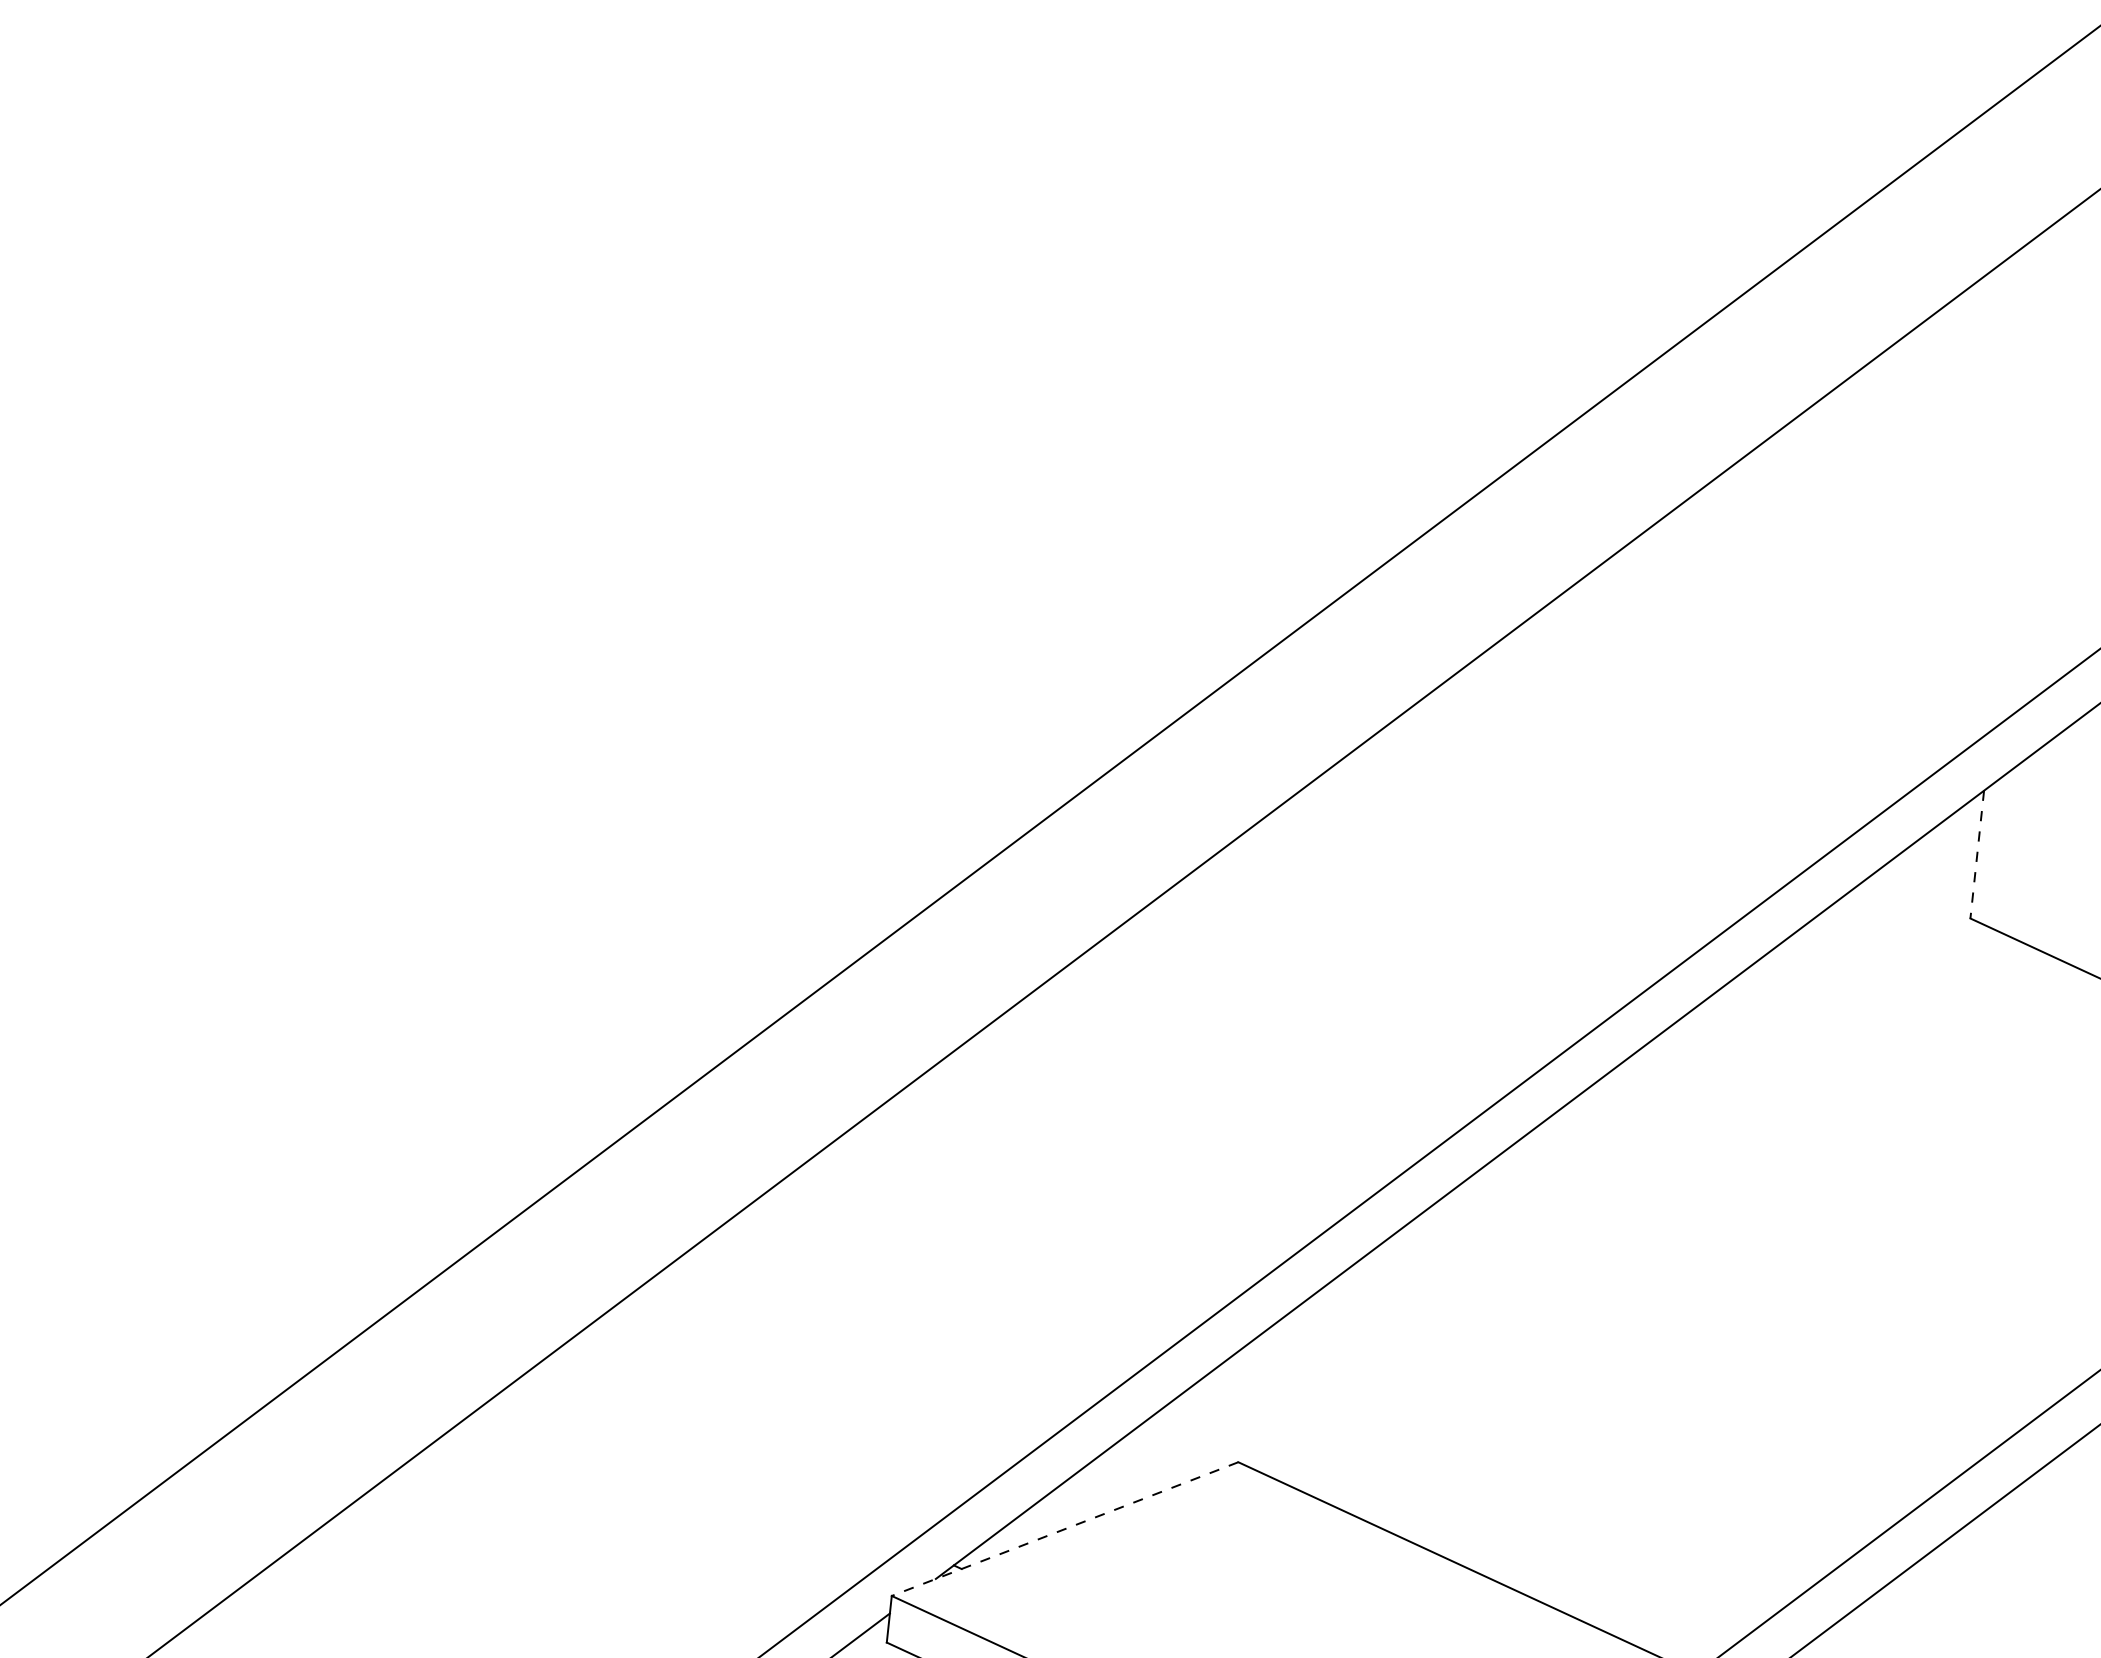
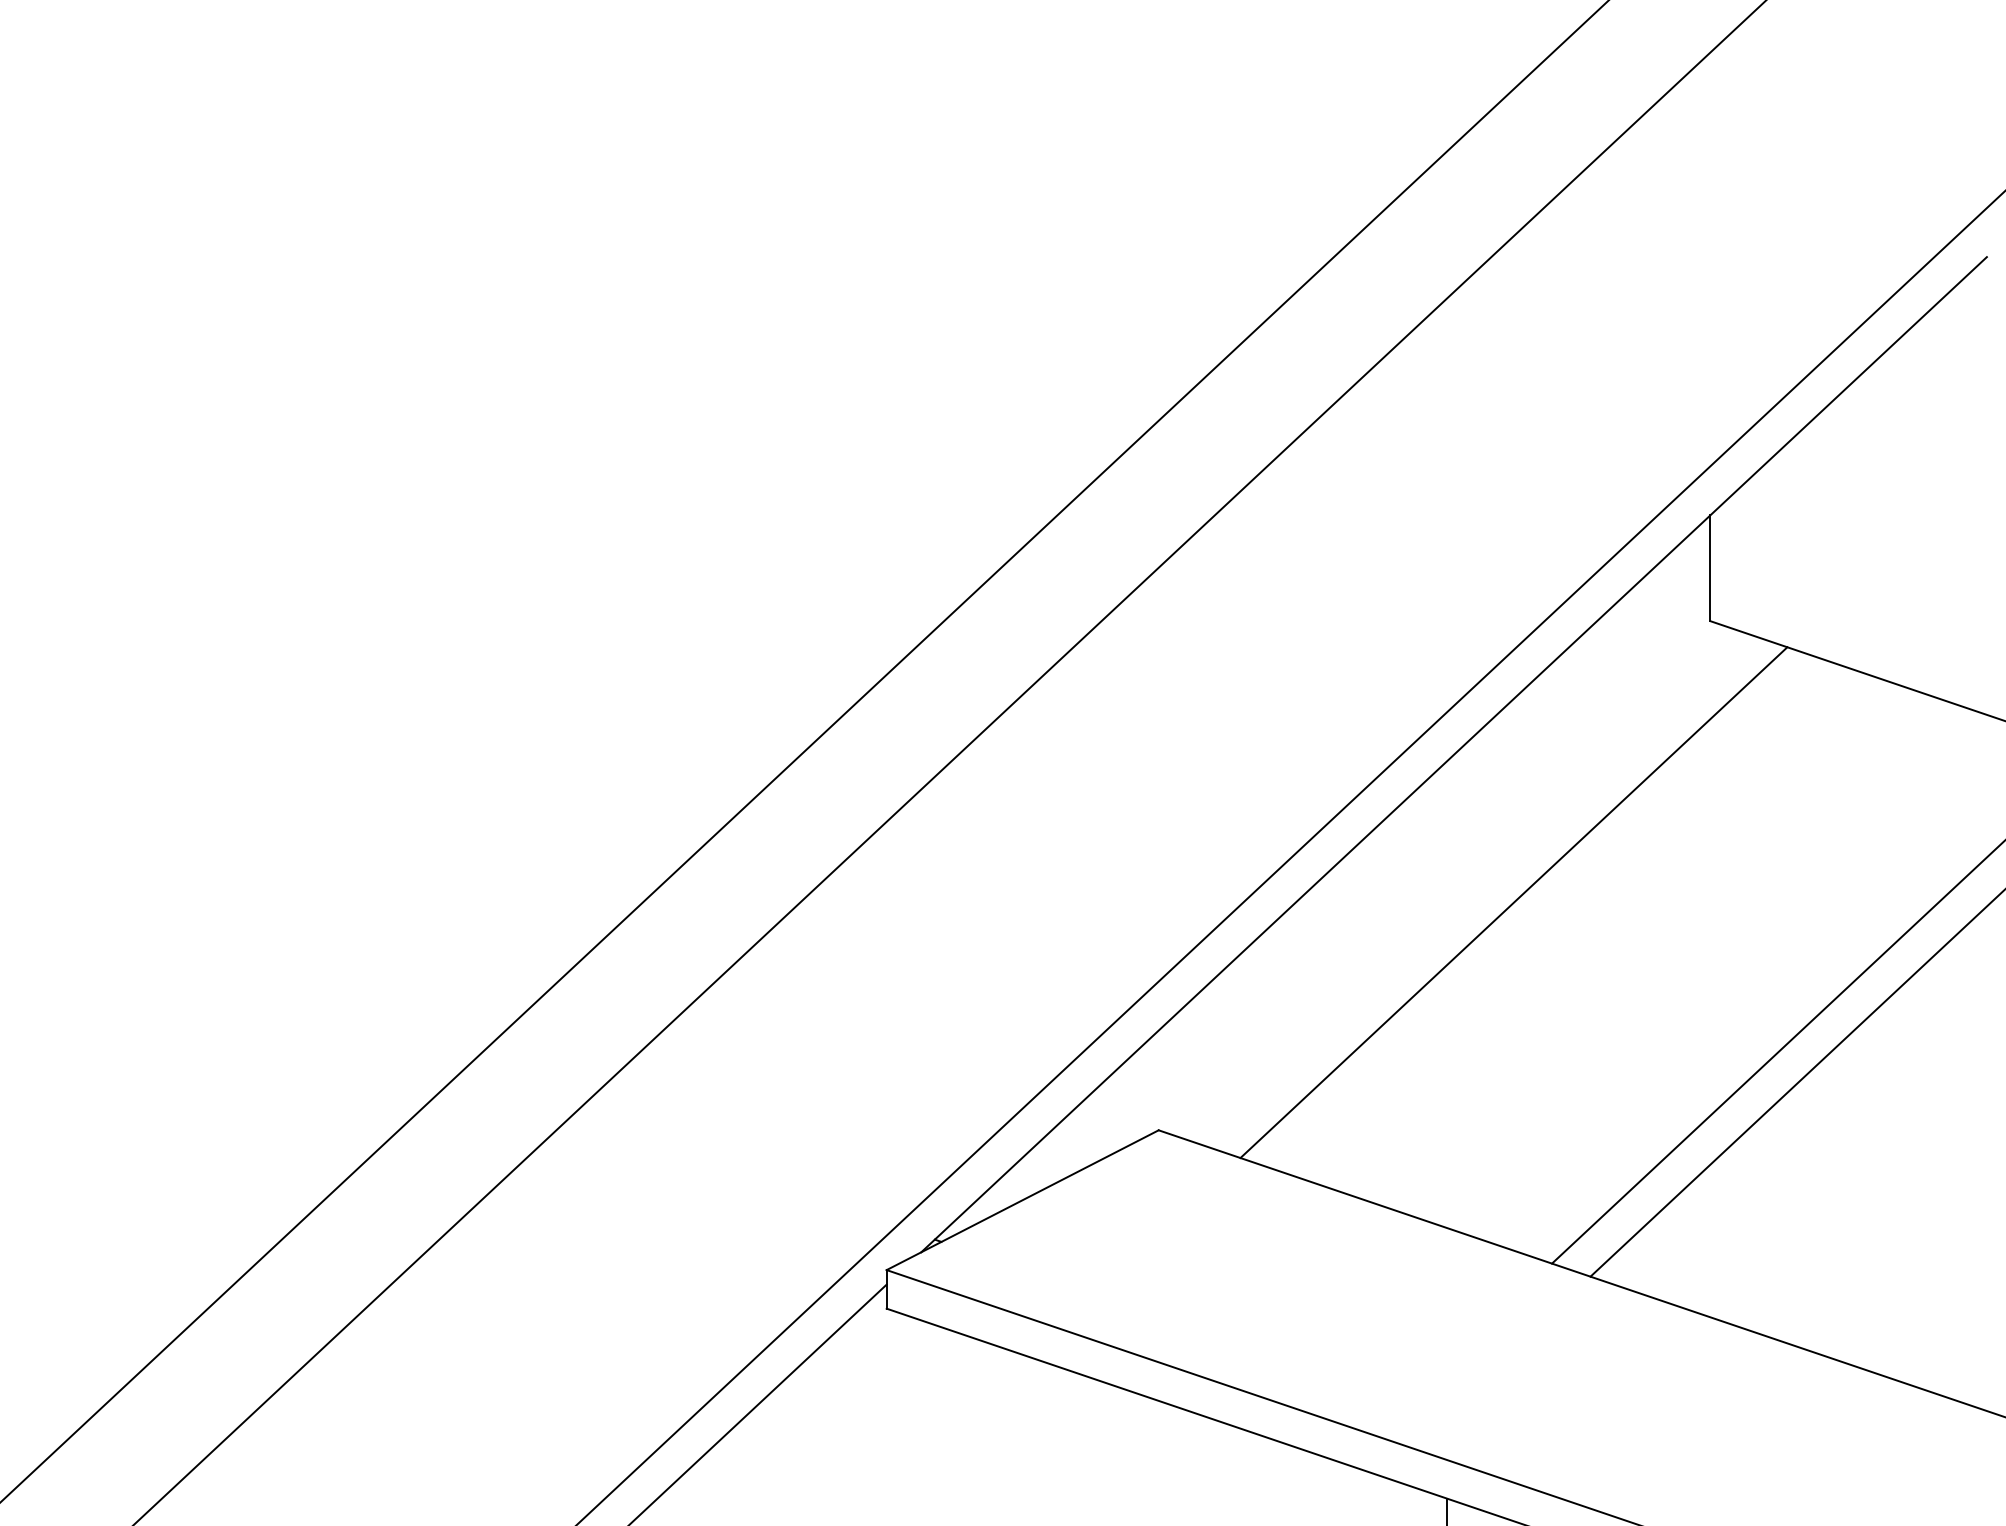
line: (1977, 854) -> (1710, 568), dashed -> solid
line: (1696, 1232) -> (1513, 902), added
line: (1064, 1529) -> (1022, 1200), dashed -> solid

